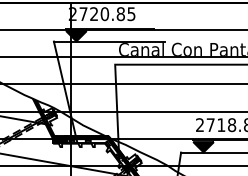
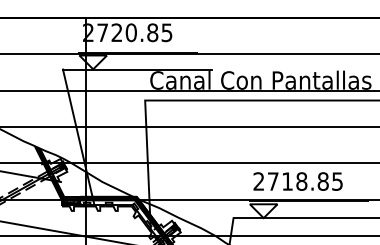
fill: (76, 36) -> (93, 62), removed
fill: (203, 147) -> (263, 211), removed

